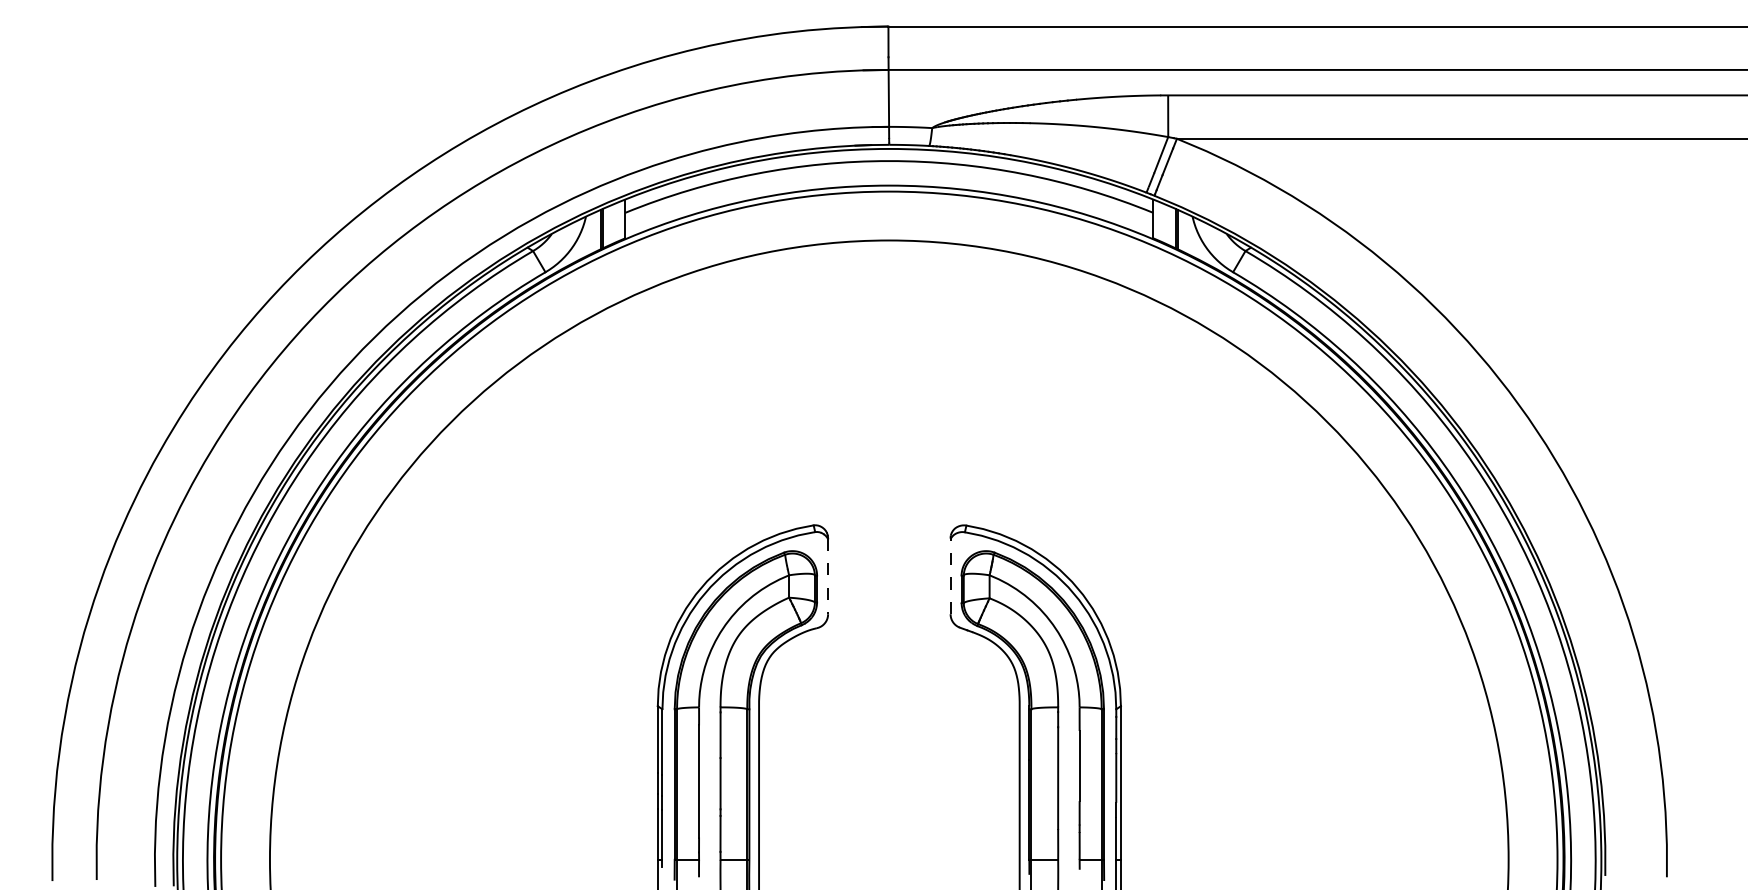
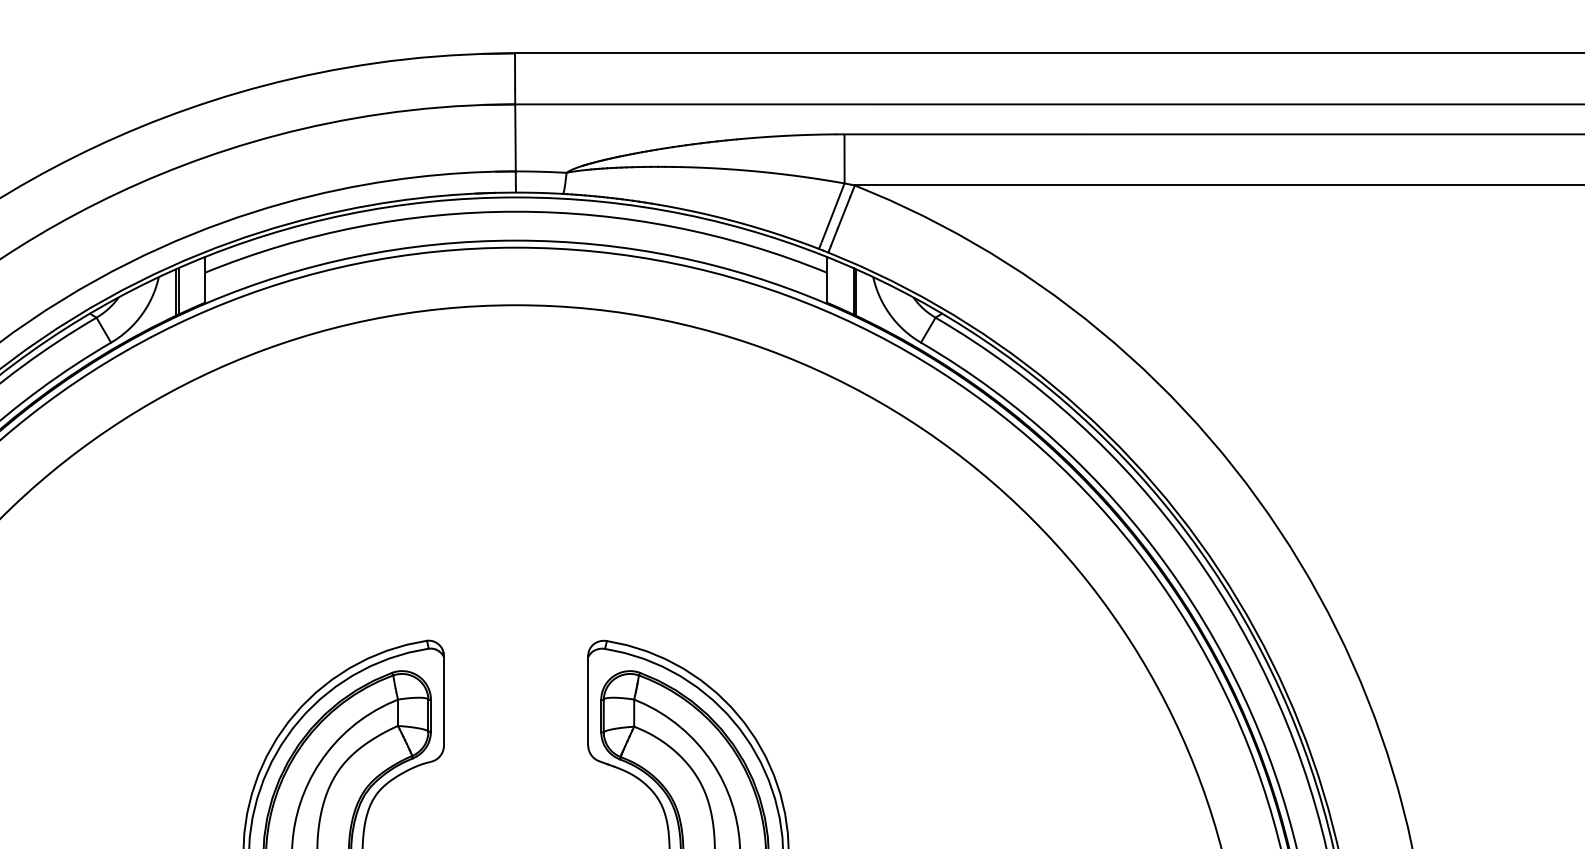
line: (828, 576) -> (444, 701), dashed -> solid
line: (950, 576) -> (588, 701), dashed -> solid

